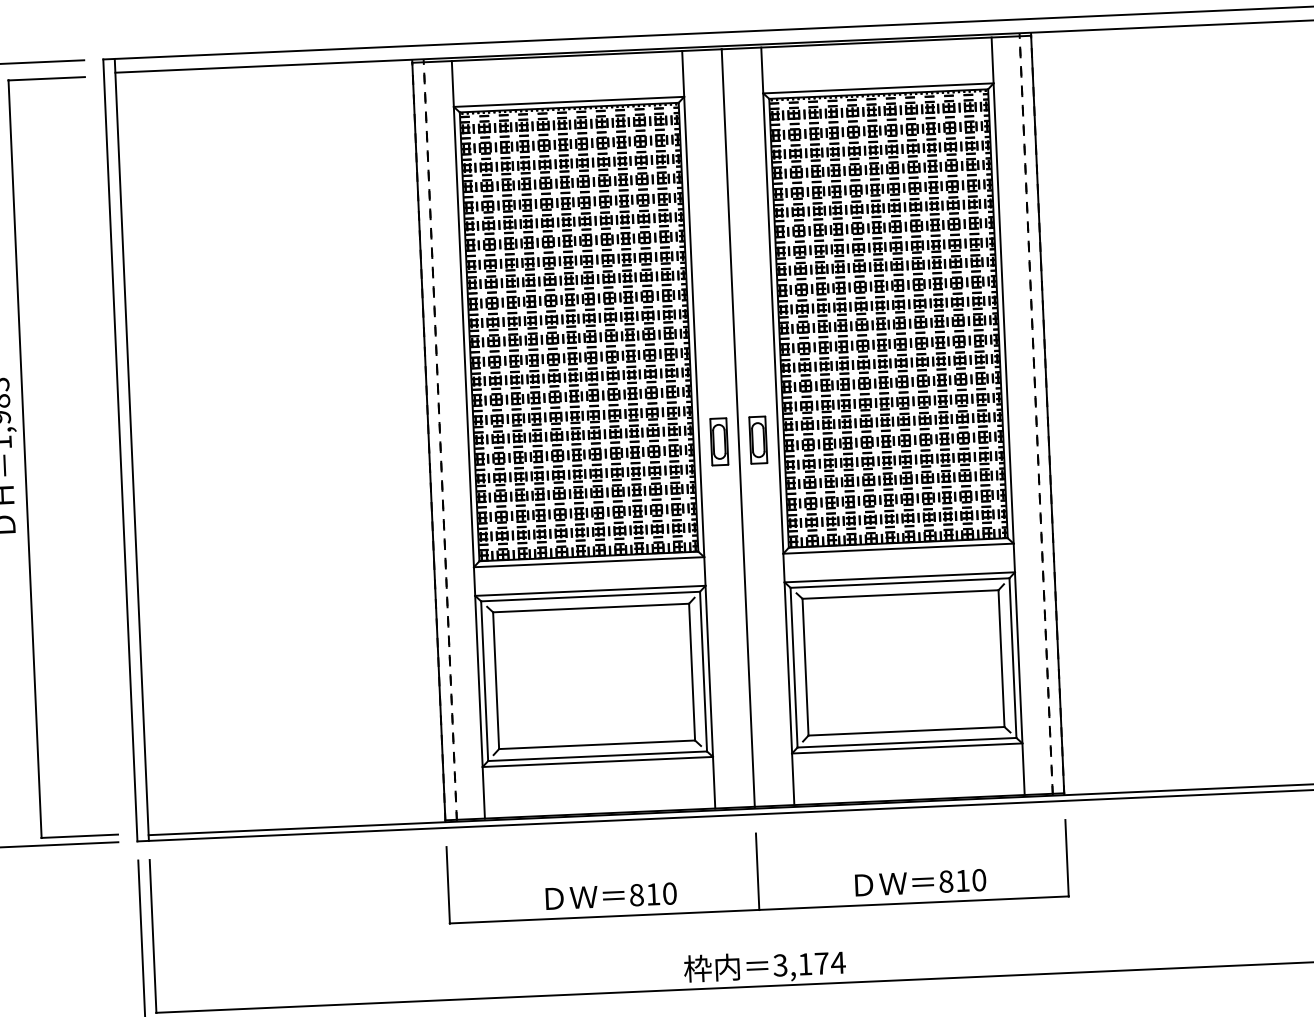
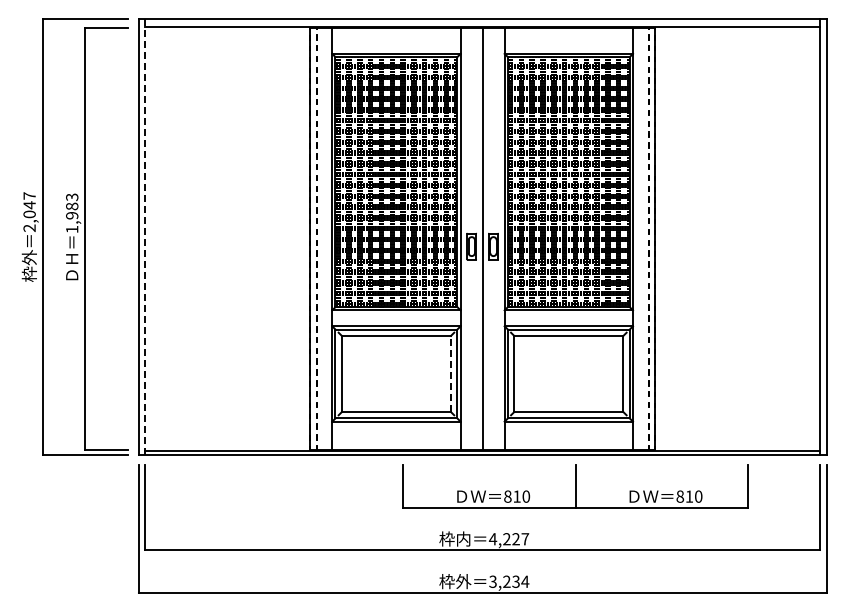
line: (131, 449) -> (144, 236), solid -> dashed
line: (692, 671) -> (451, 373), solid -> dashed
part: (757, 871) -> (575, 486), moved
text: (808, 964) -> (508, 539), 3,174 -> 4,227

